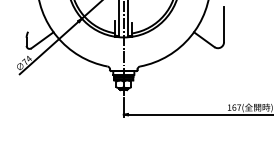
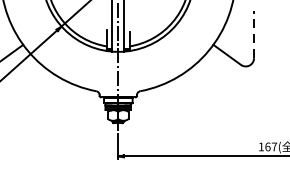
line: (224, 24) -> (254, 34), solid -> dashed

